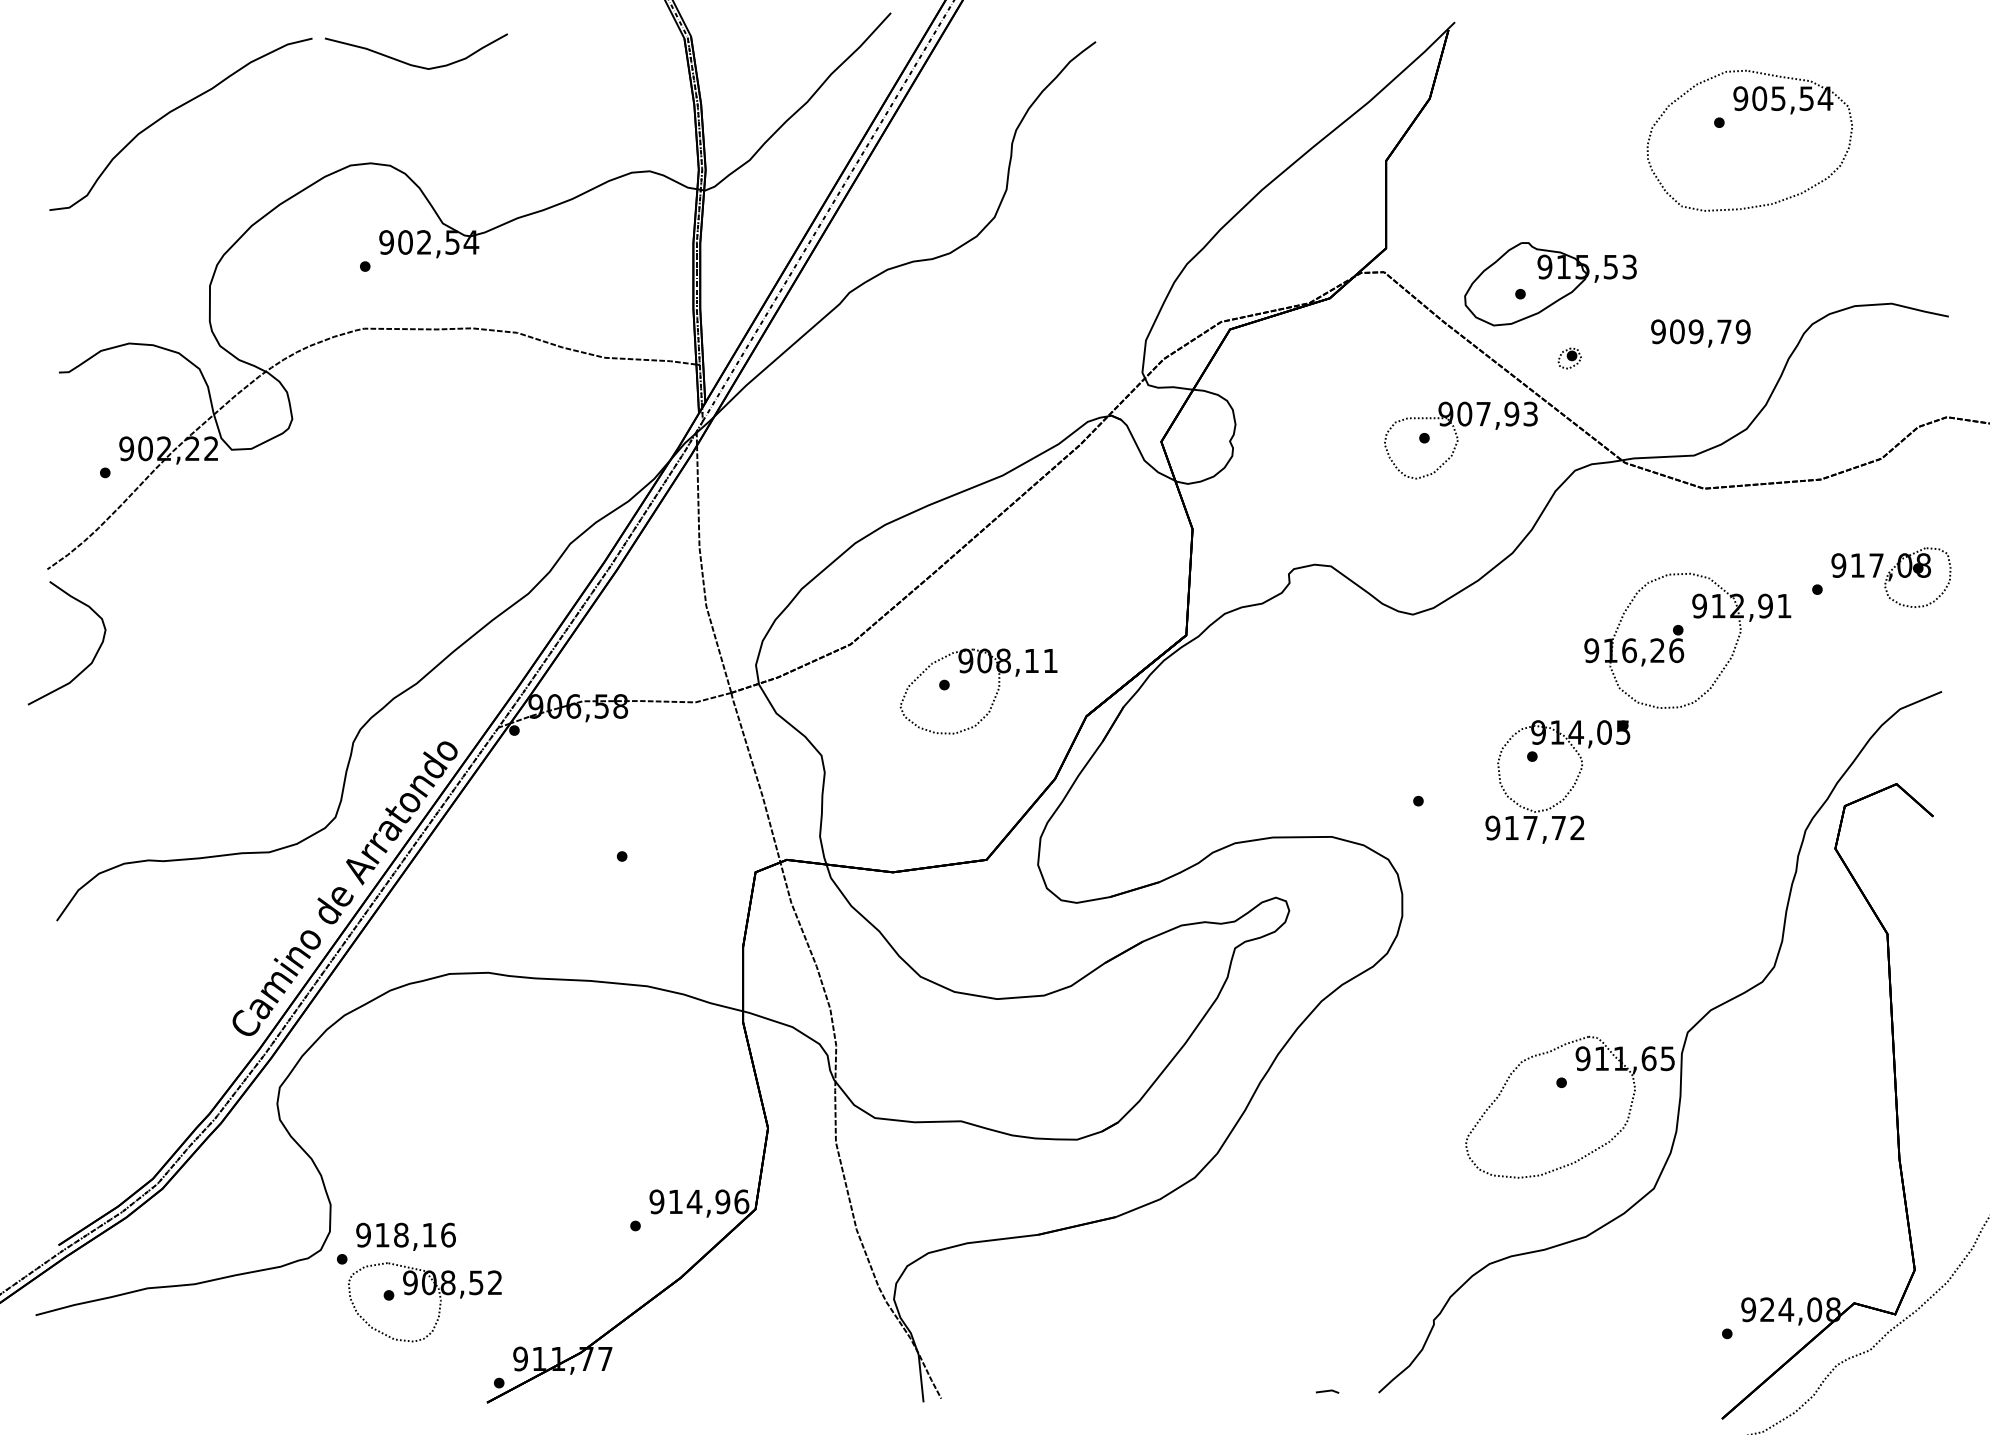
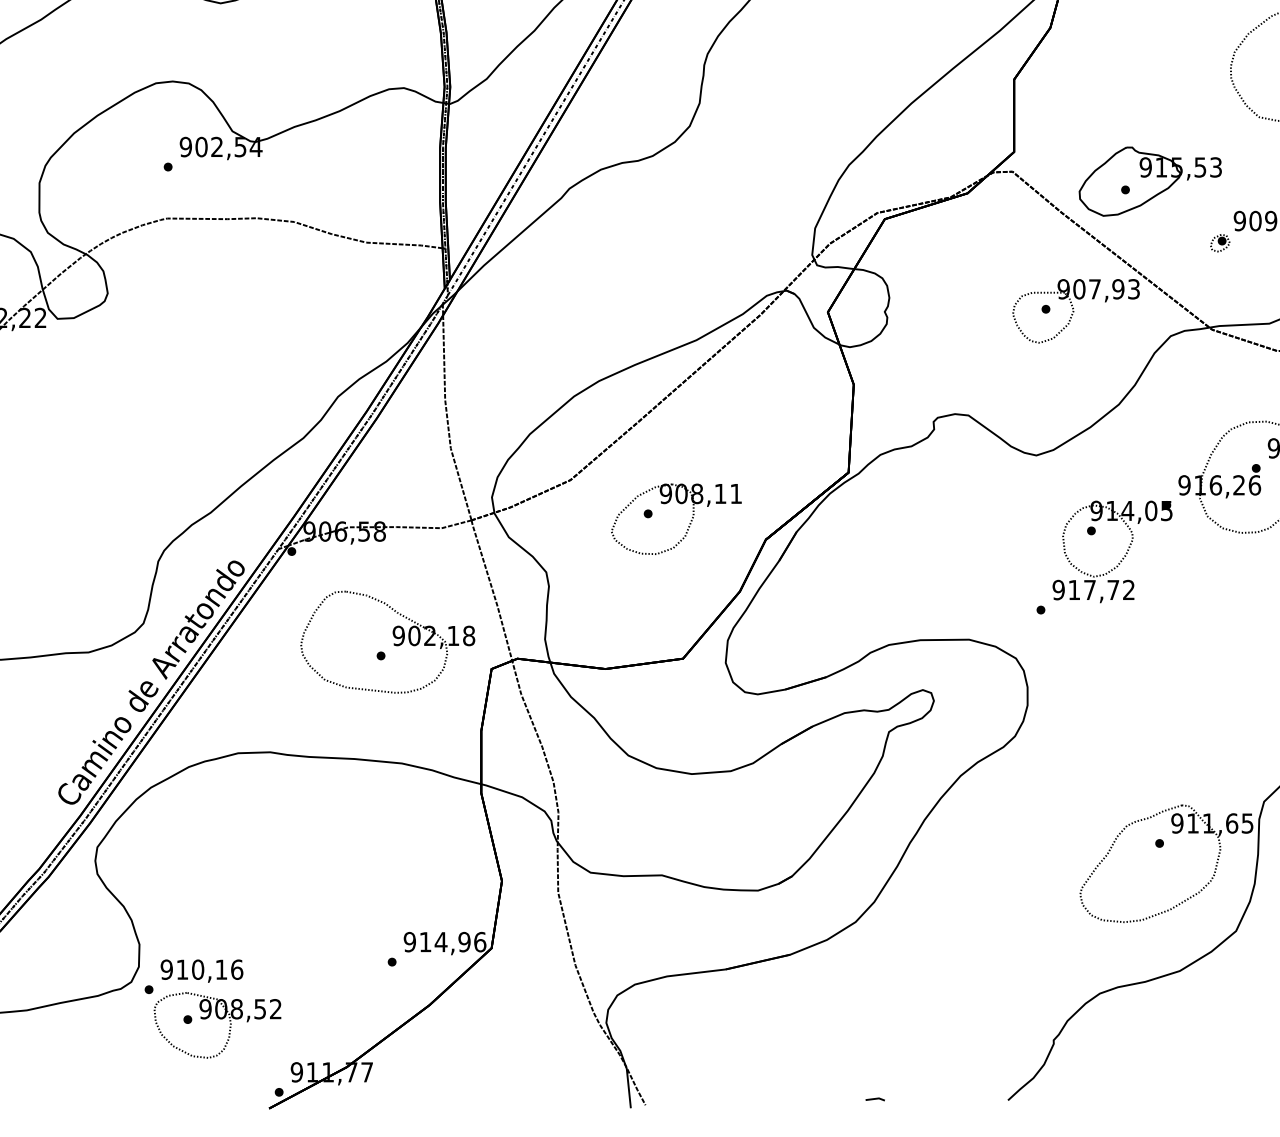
part: (1569, 358) -> (1220, 243), moved
part: (1567, 792) -> (1120, 560), moved
part: (637, 841) -> (393, 643), added
text: (401, 1235) -> (198, 970), 918,16 -> 910,16
line: (1327, 1391) -> (875, 1099), moved

